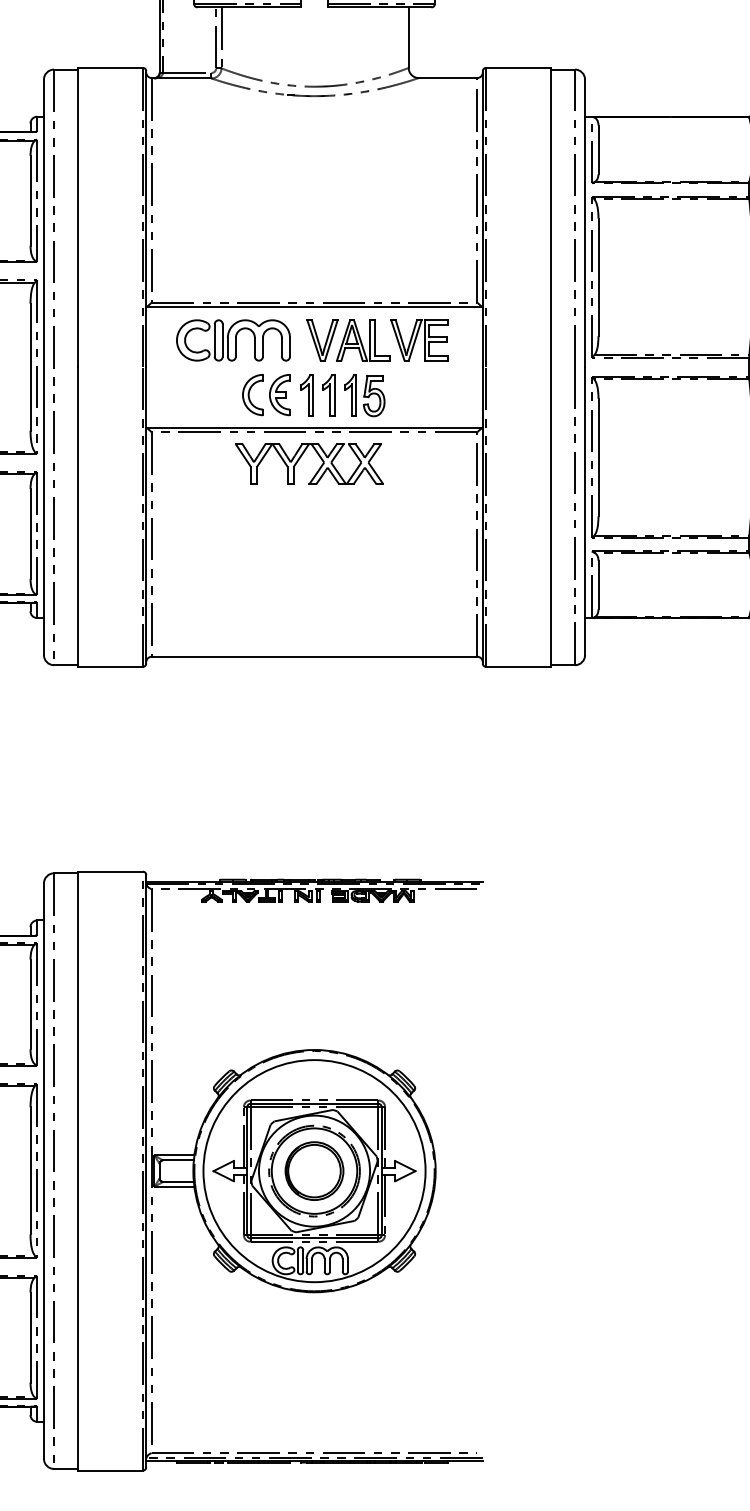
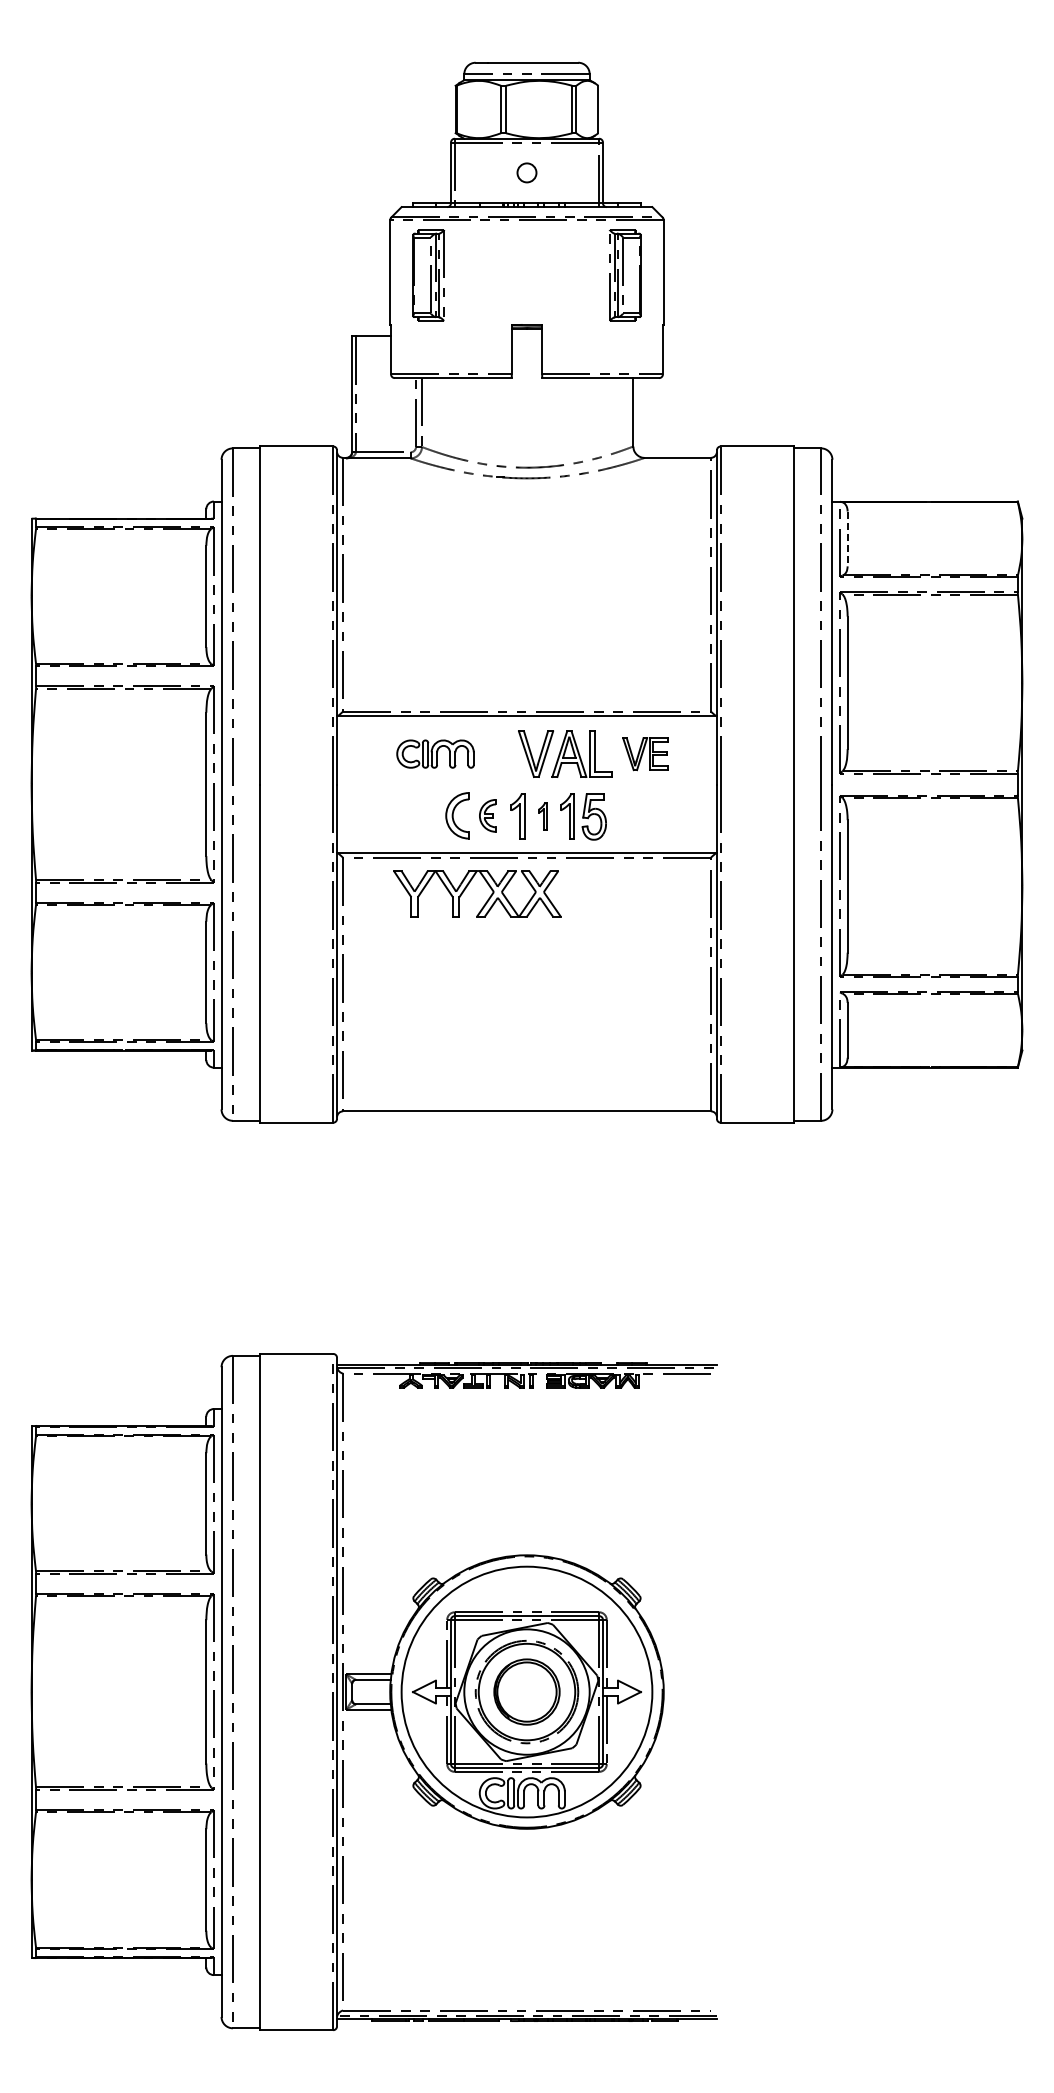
line: (598, 150) -> (847, 539), solid -> dashed
part: (233, 339) -> (435, 753), size x0.6
part: (419, 339) -> (645, 753), size x0.7
part: (279, 394) -> (487, 815), size x0.7
part: (328, 395) -> (542, 816), size x0.6
part: (318, 469) -> (487, 899), moved

